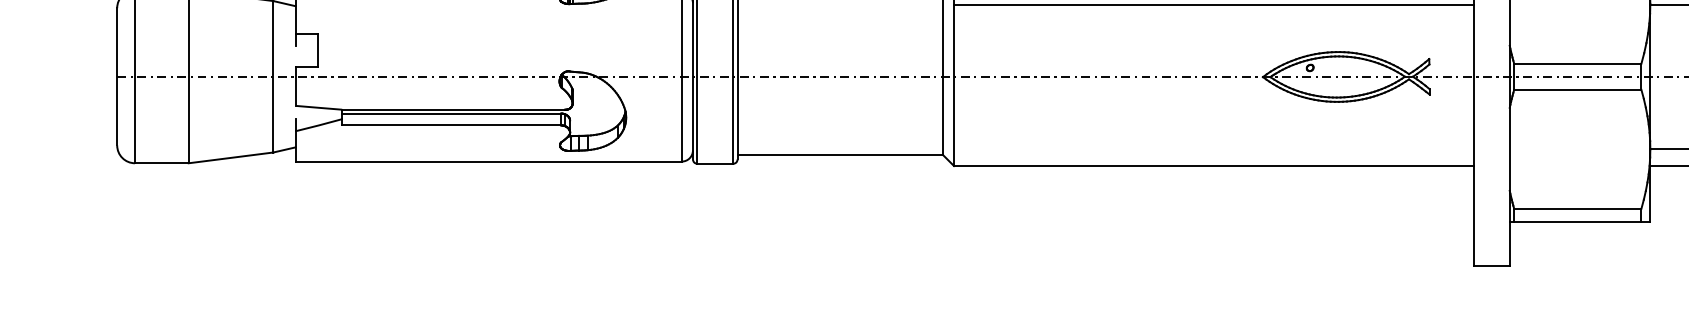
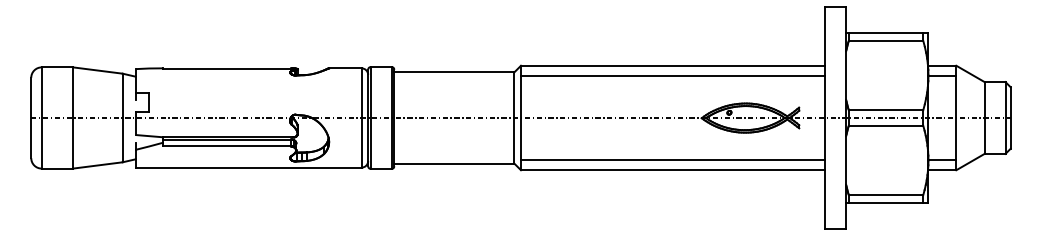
line: (1214, 149) -> (673, 160), added

